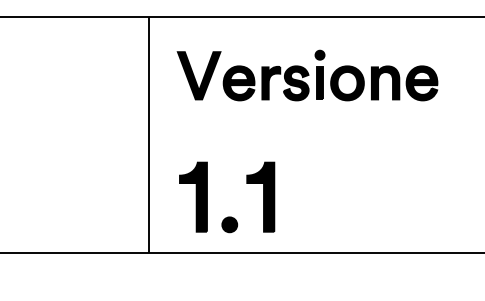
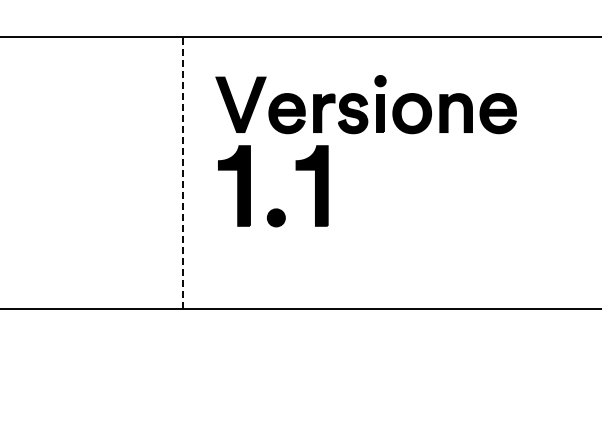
line: (149, 134) -> (183, 172), solid -> dashed
part: (227, 216) -> (273, 208), moved

